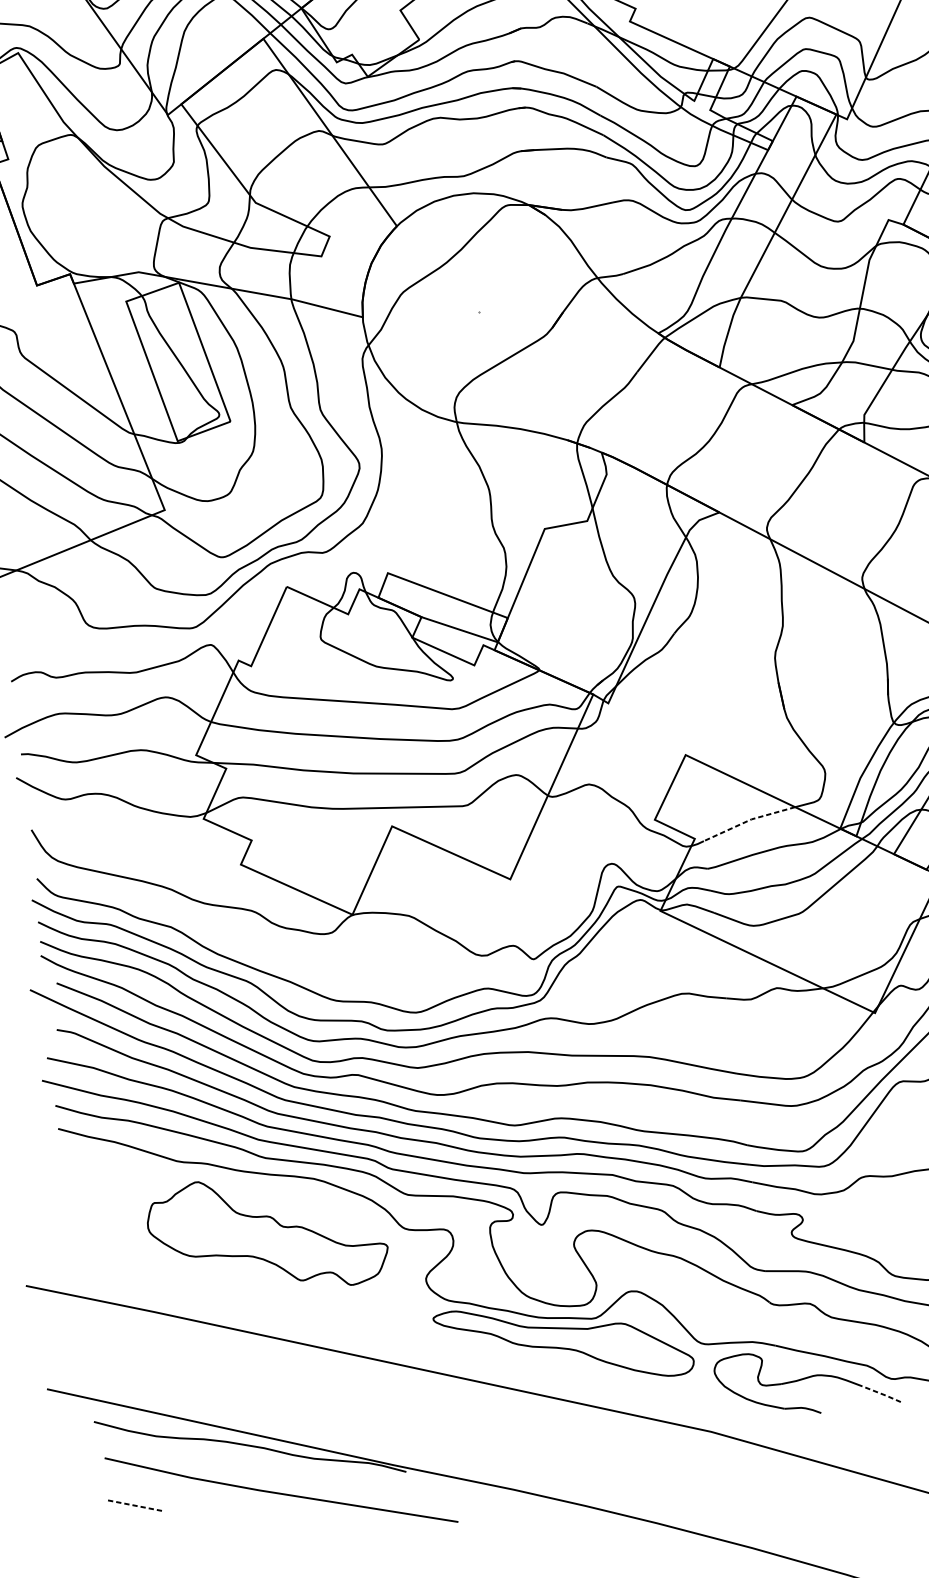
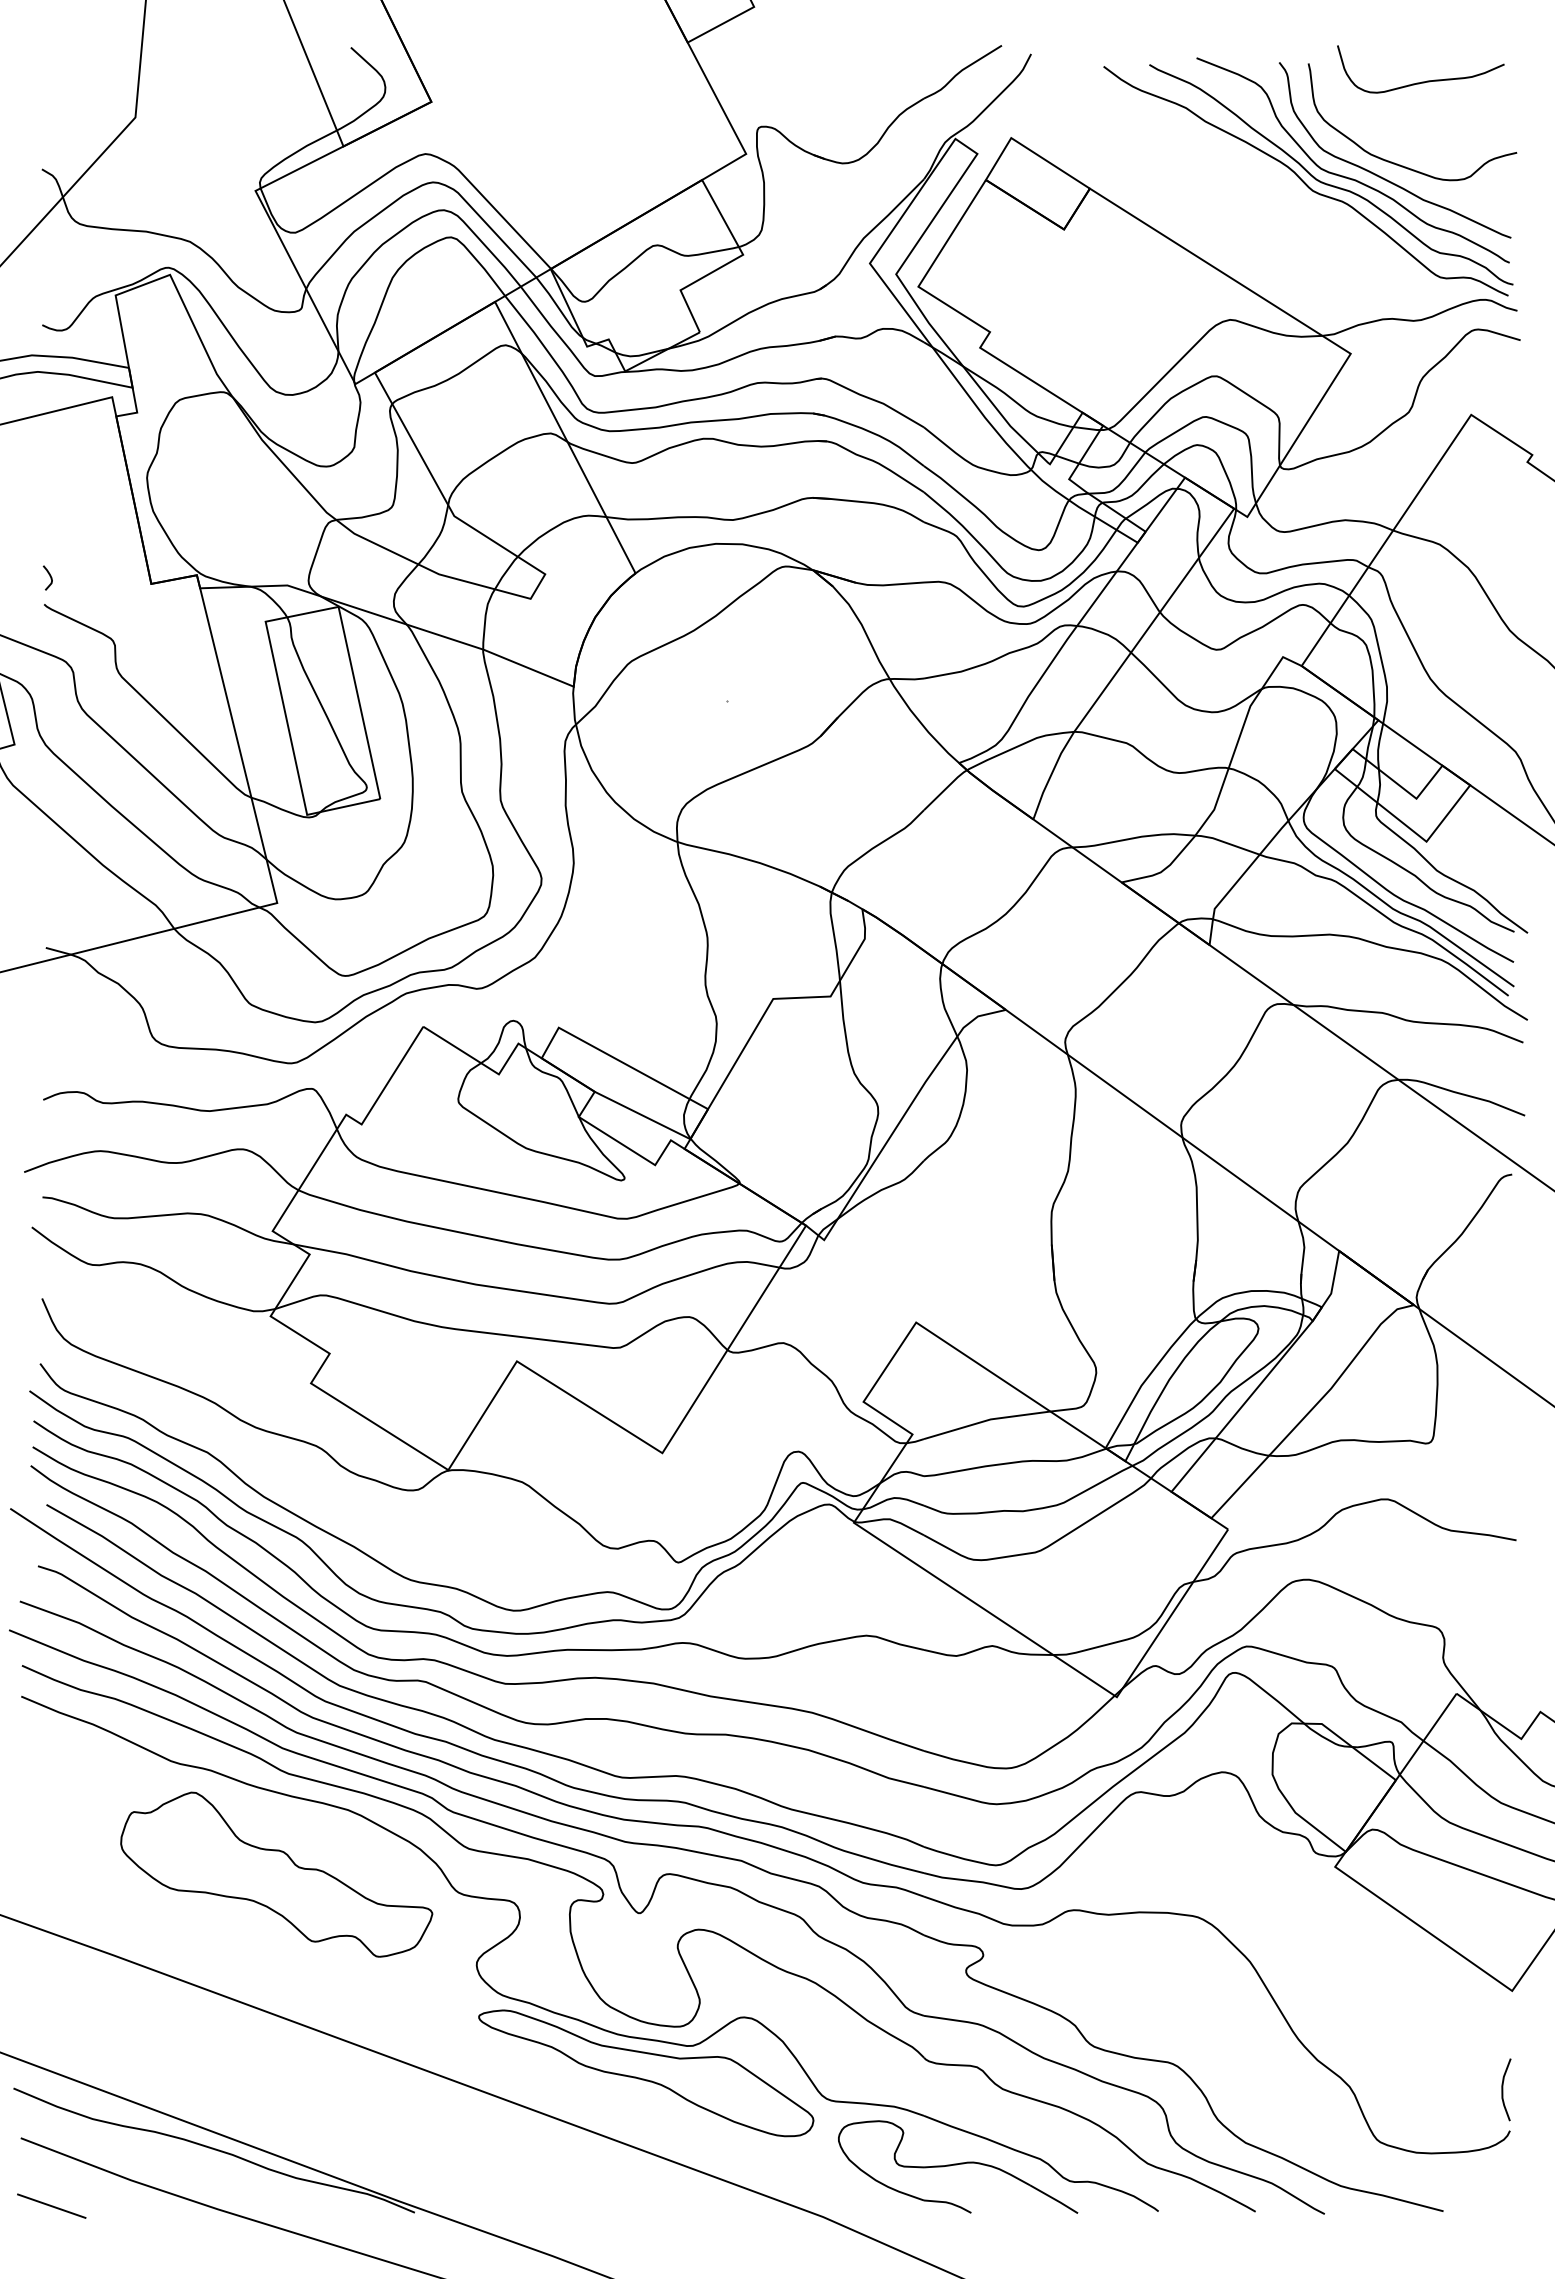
line: (748, 820) -> (986, 1420), dashed -> solid
line: (881, 1394) -> (1054, 2199), dashed -> solid
line: (134, 1505) -> (51, 2206), dashed -> solid

